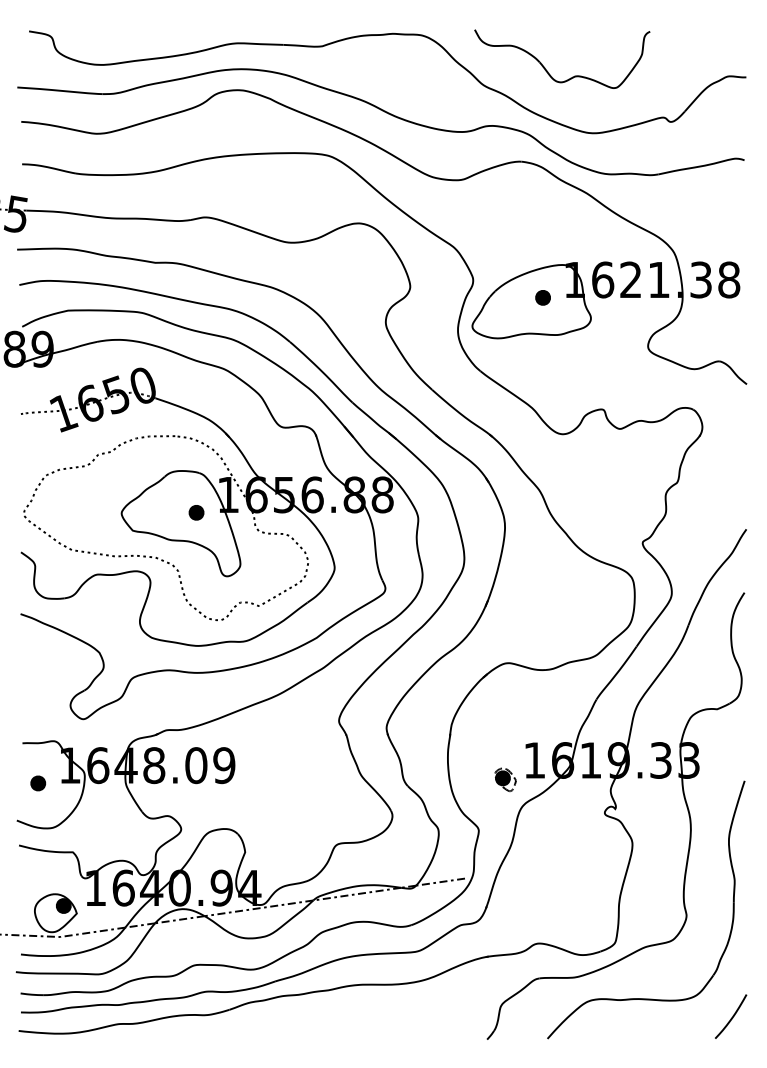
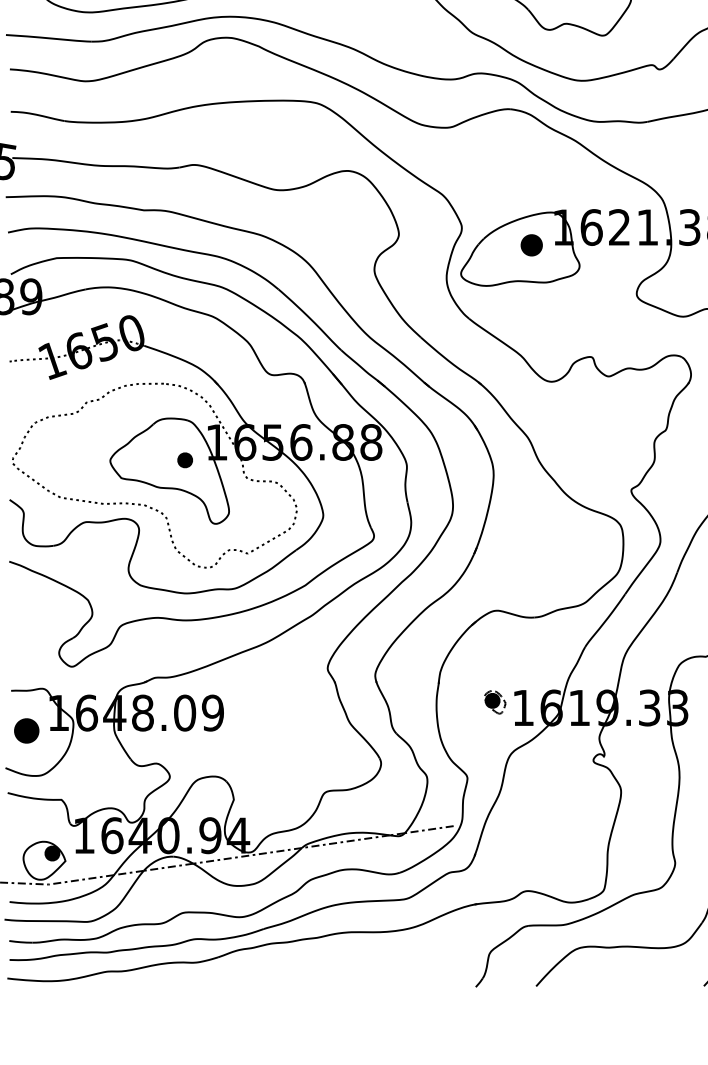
part: (542, 297) -> (531, 245), size x1.4
part: (505, 779) -> (495, 702), moved
part: (38, 783) -> (27, 731), size x1.6

